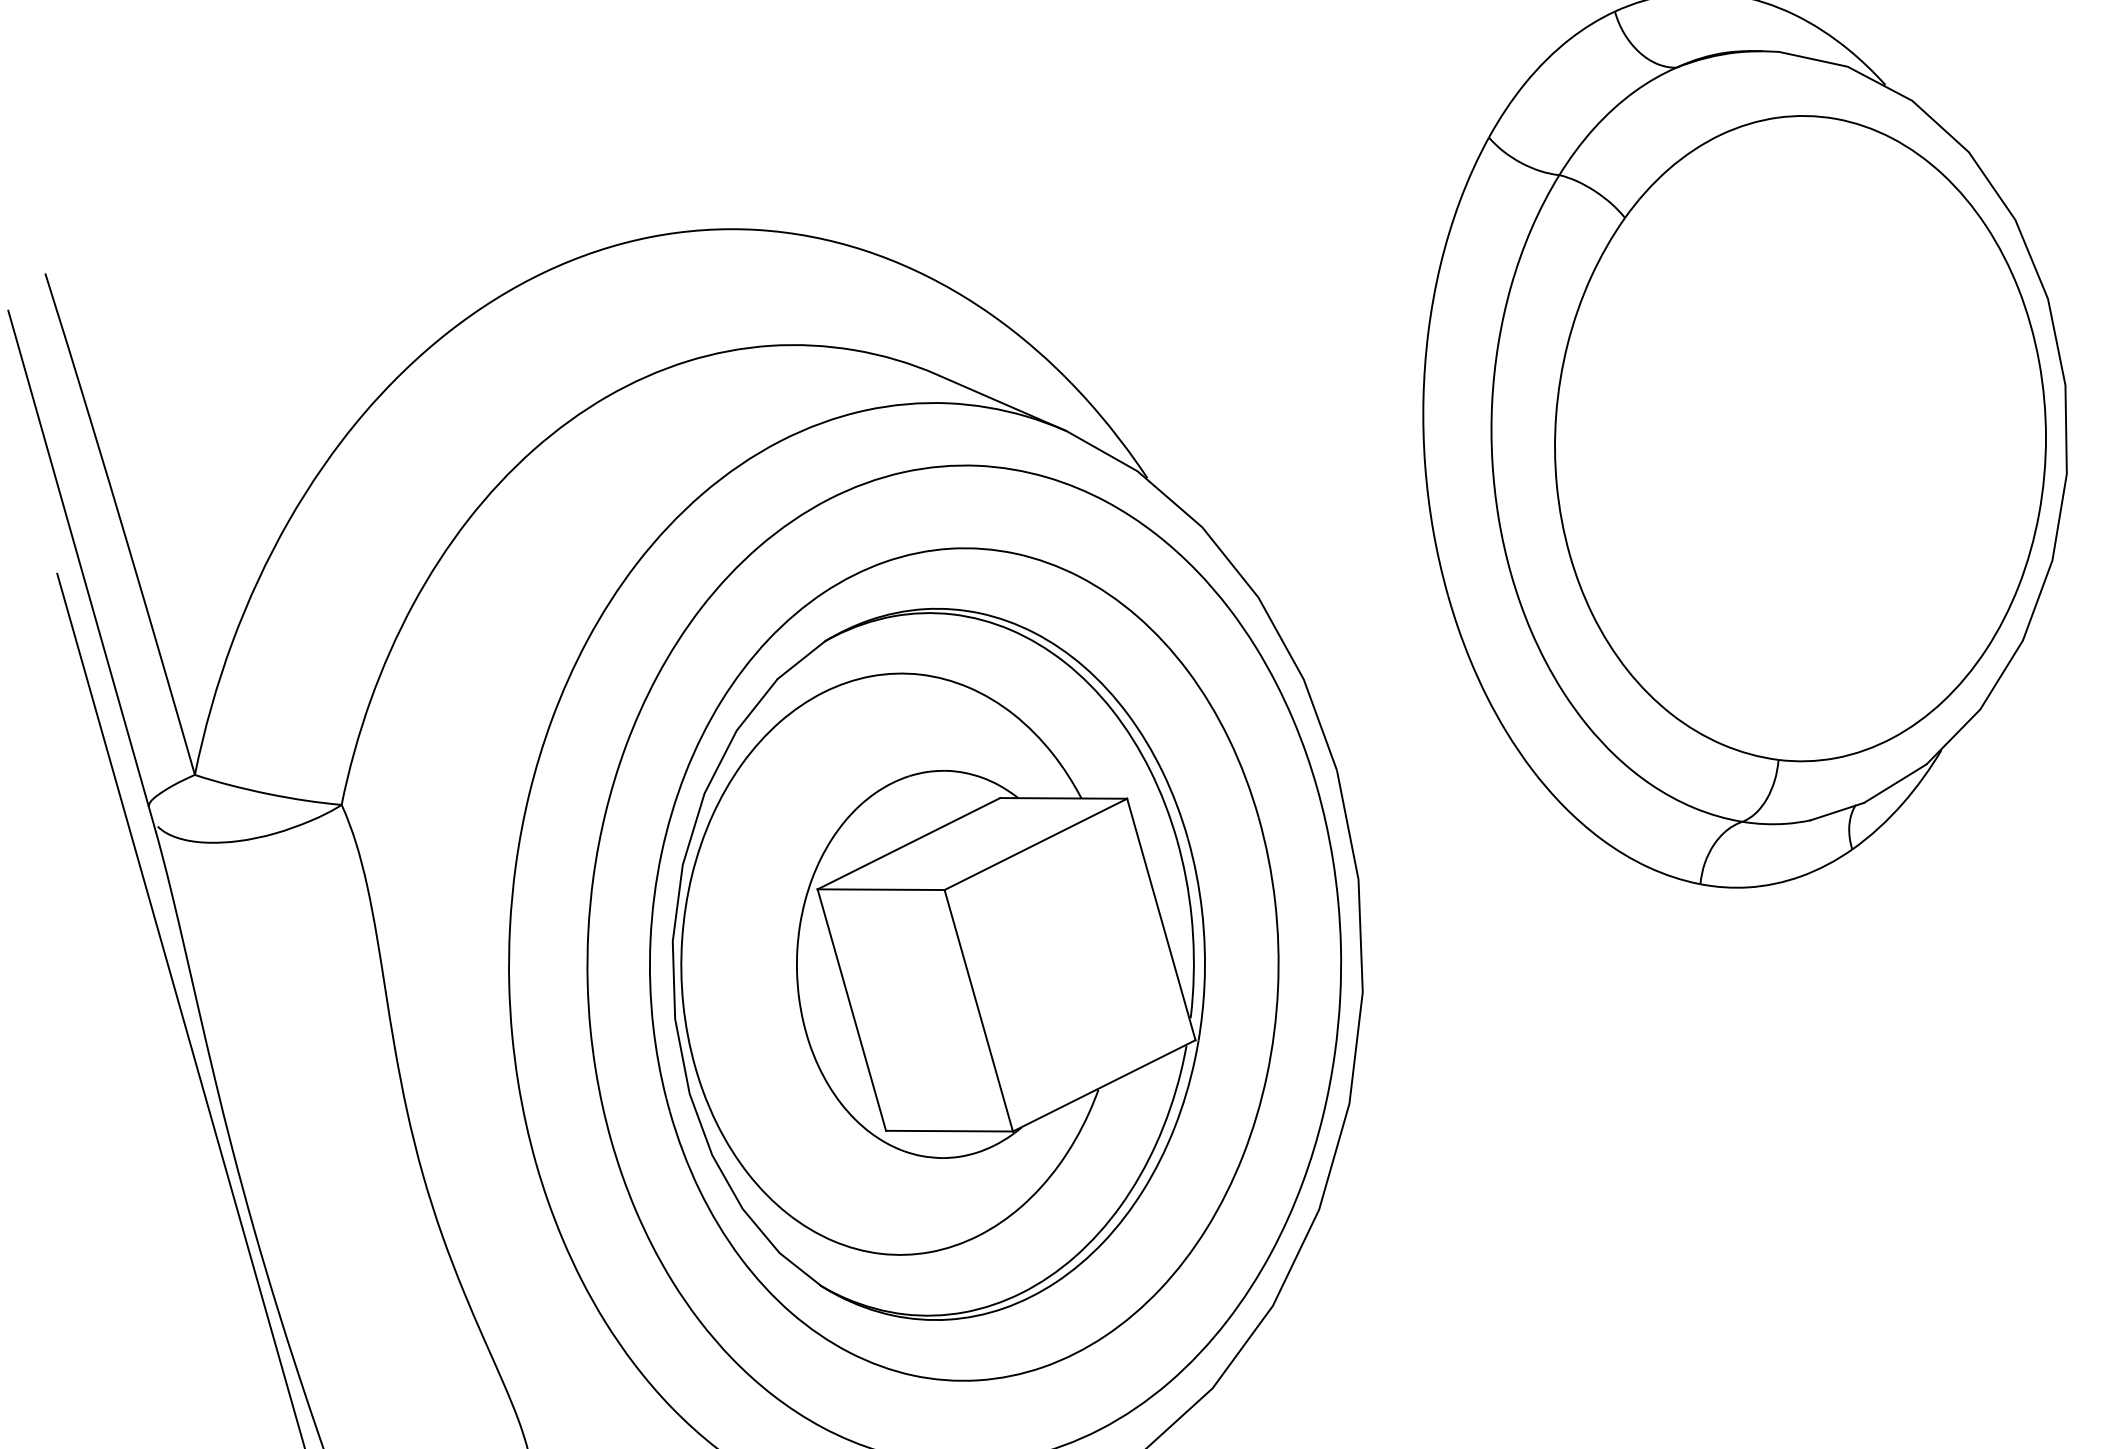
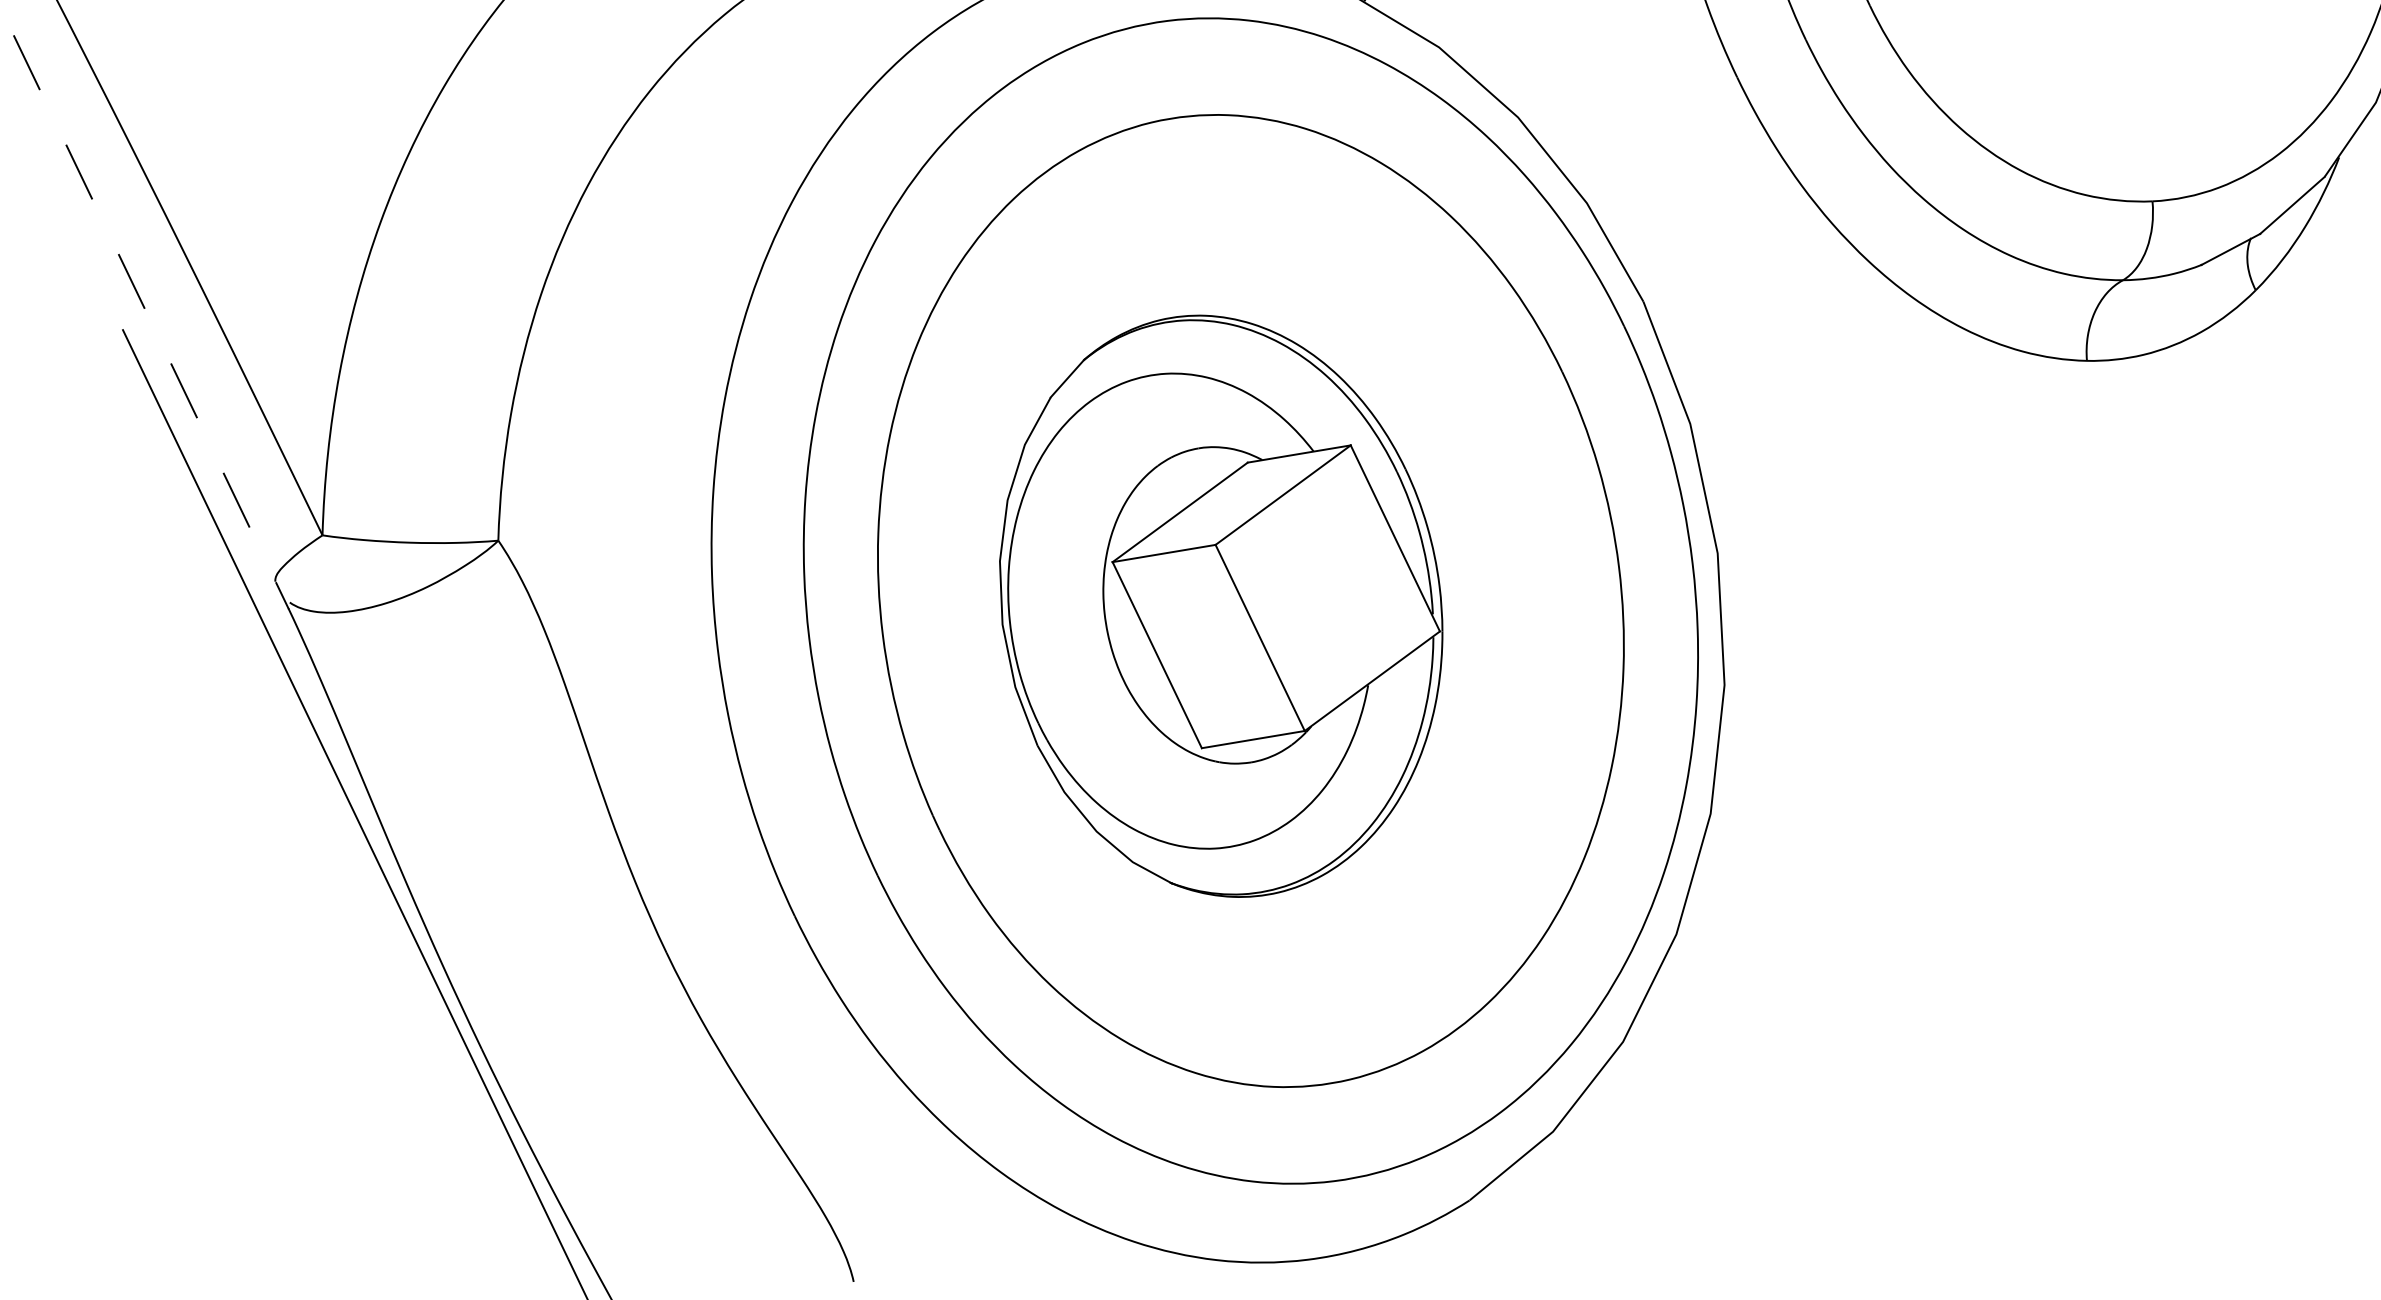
line: (82, 571) -> (151, 322), solid -> dashed
part: (938, 964) -> (1221, 606), size x0.7

